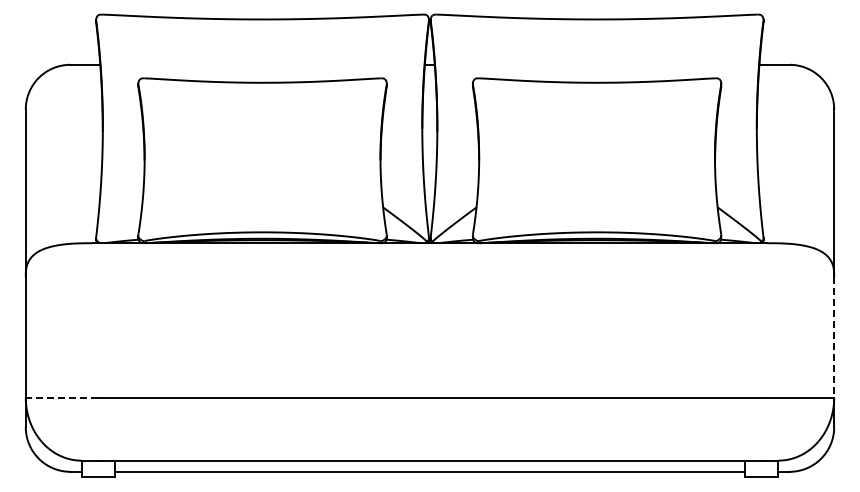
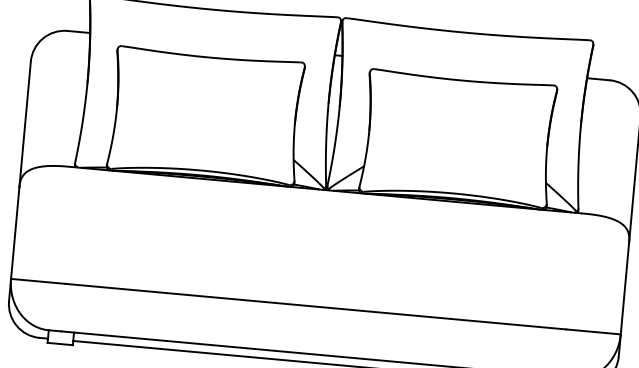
line: (834, 337) -> (625, 289), dashed -> solid
line: (61, 397) -> (38, 281), dashed -> solid

